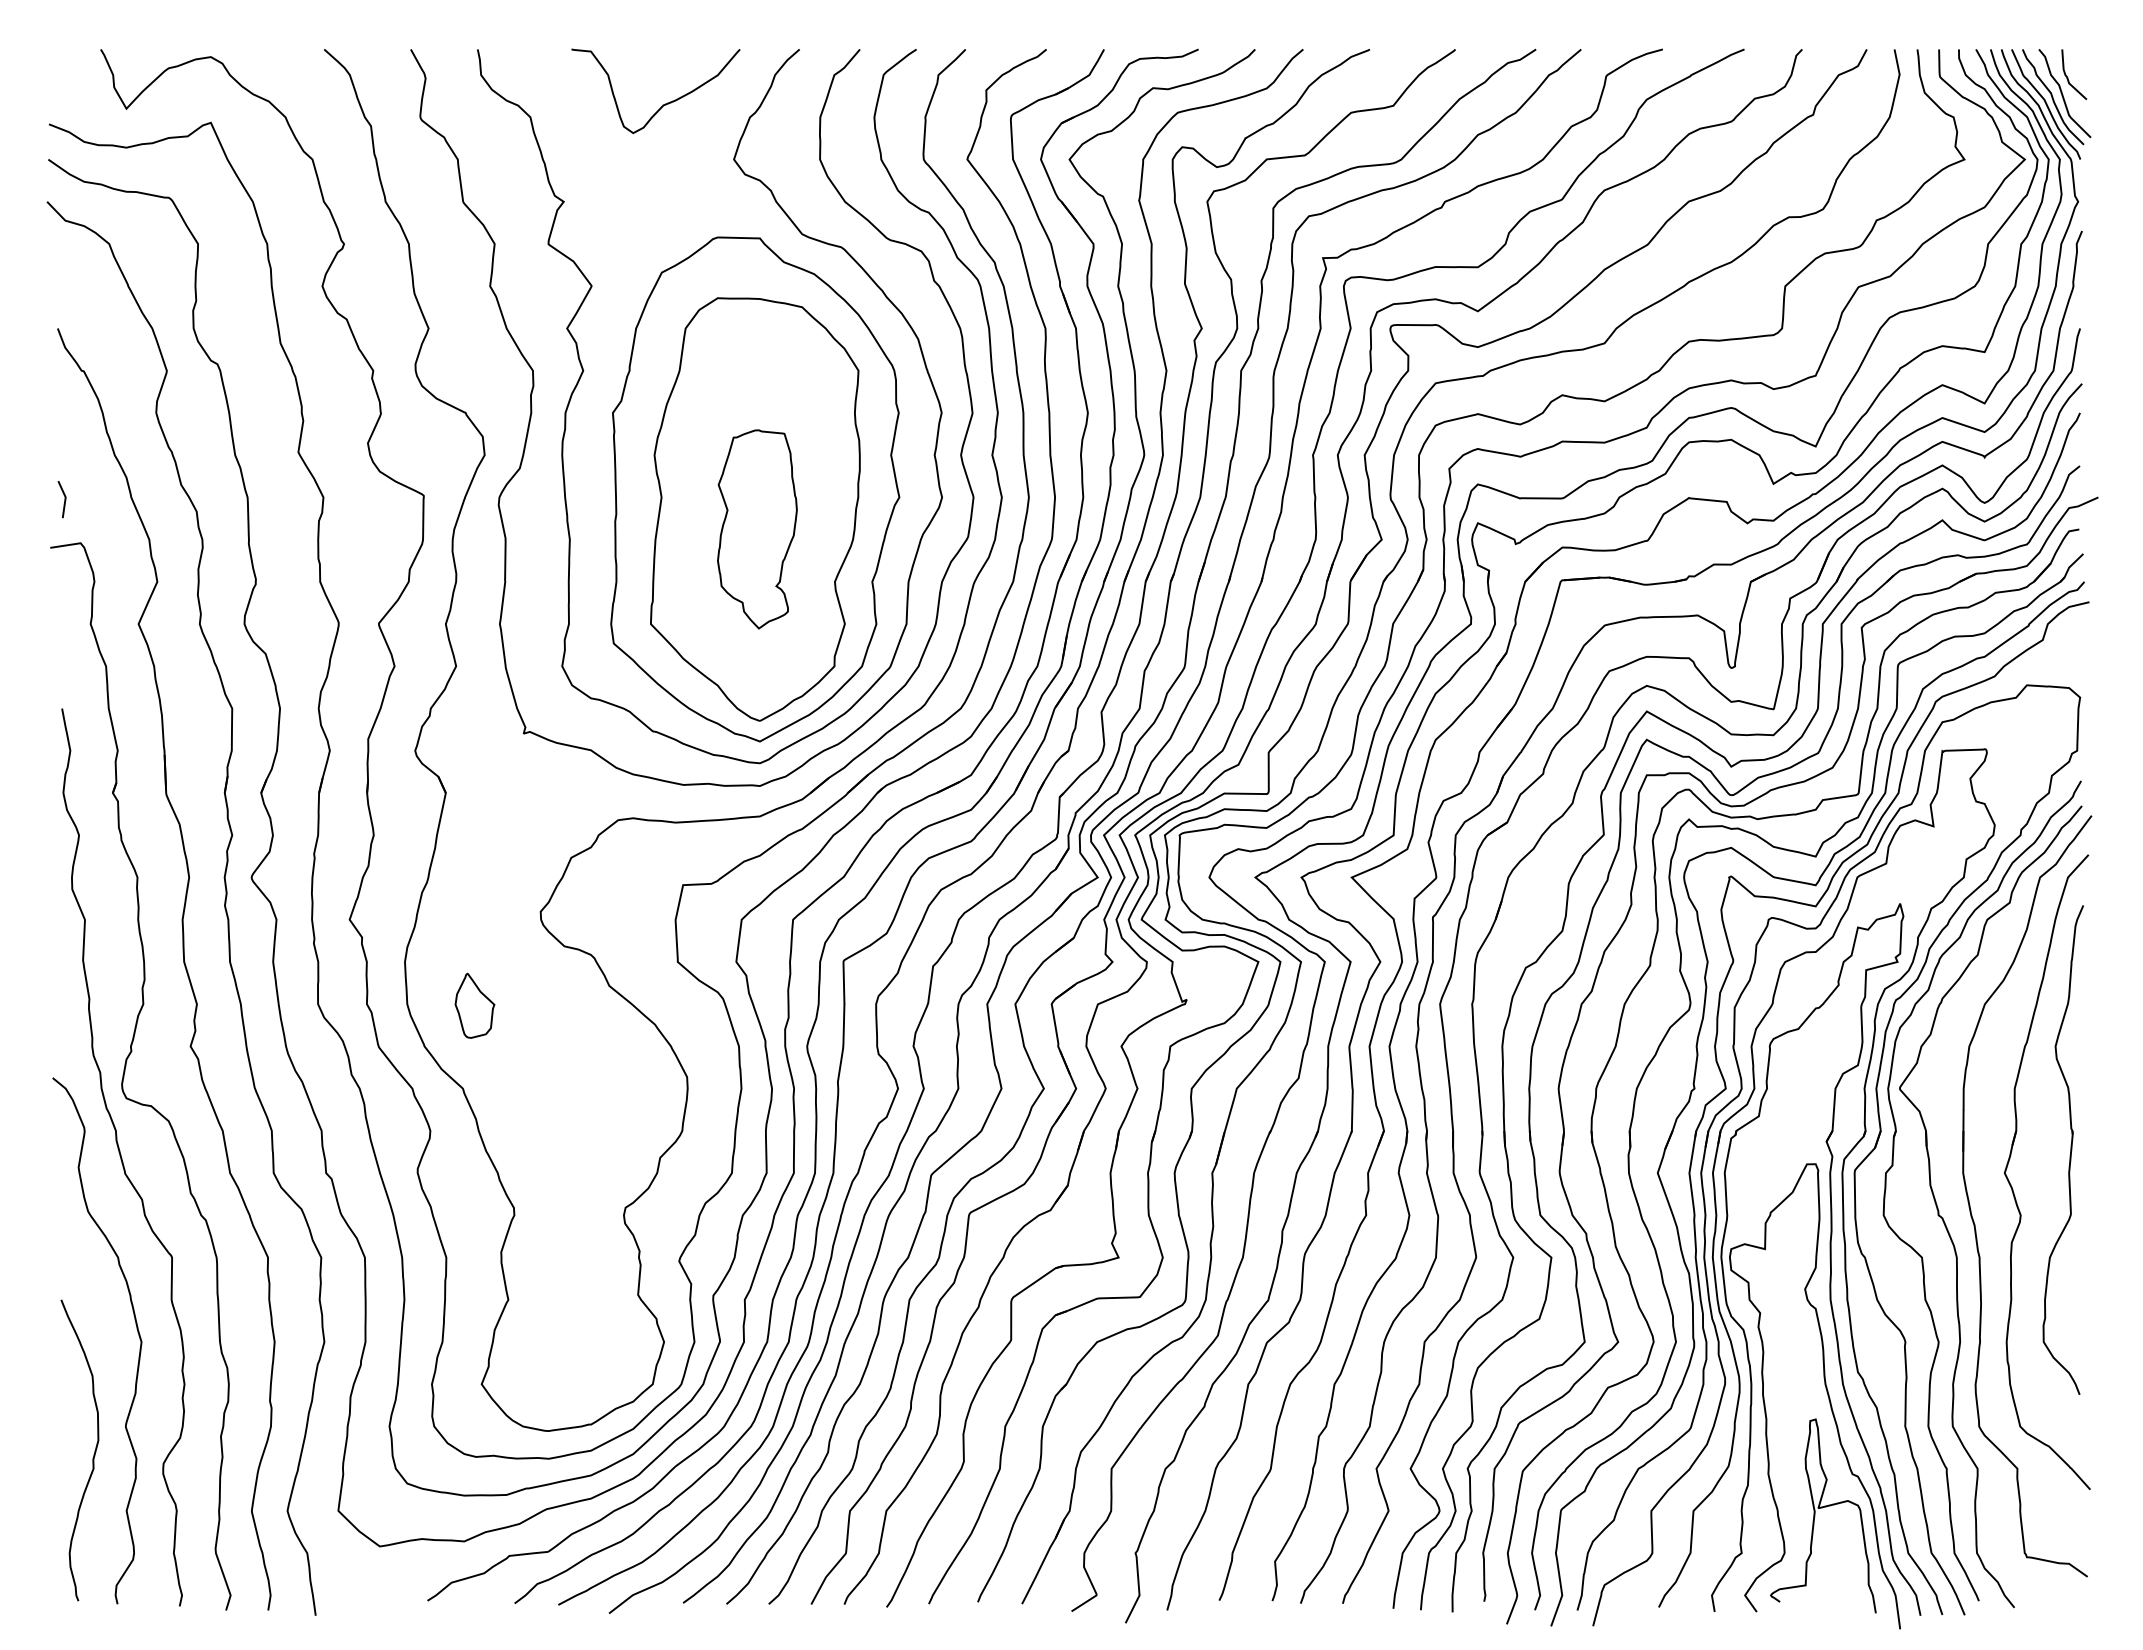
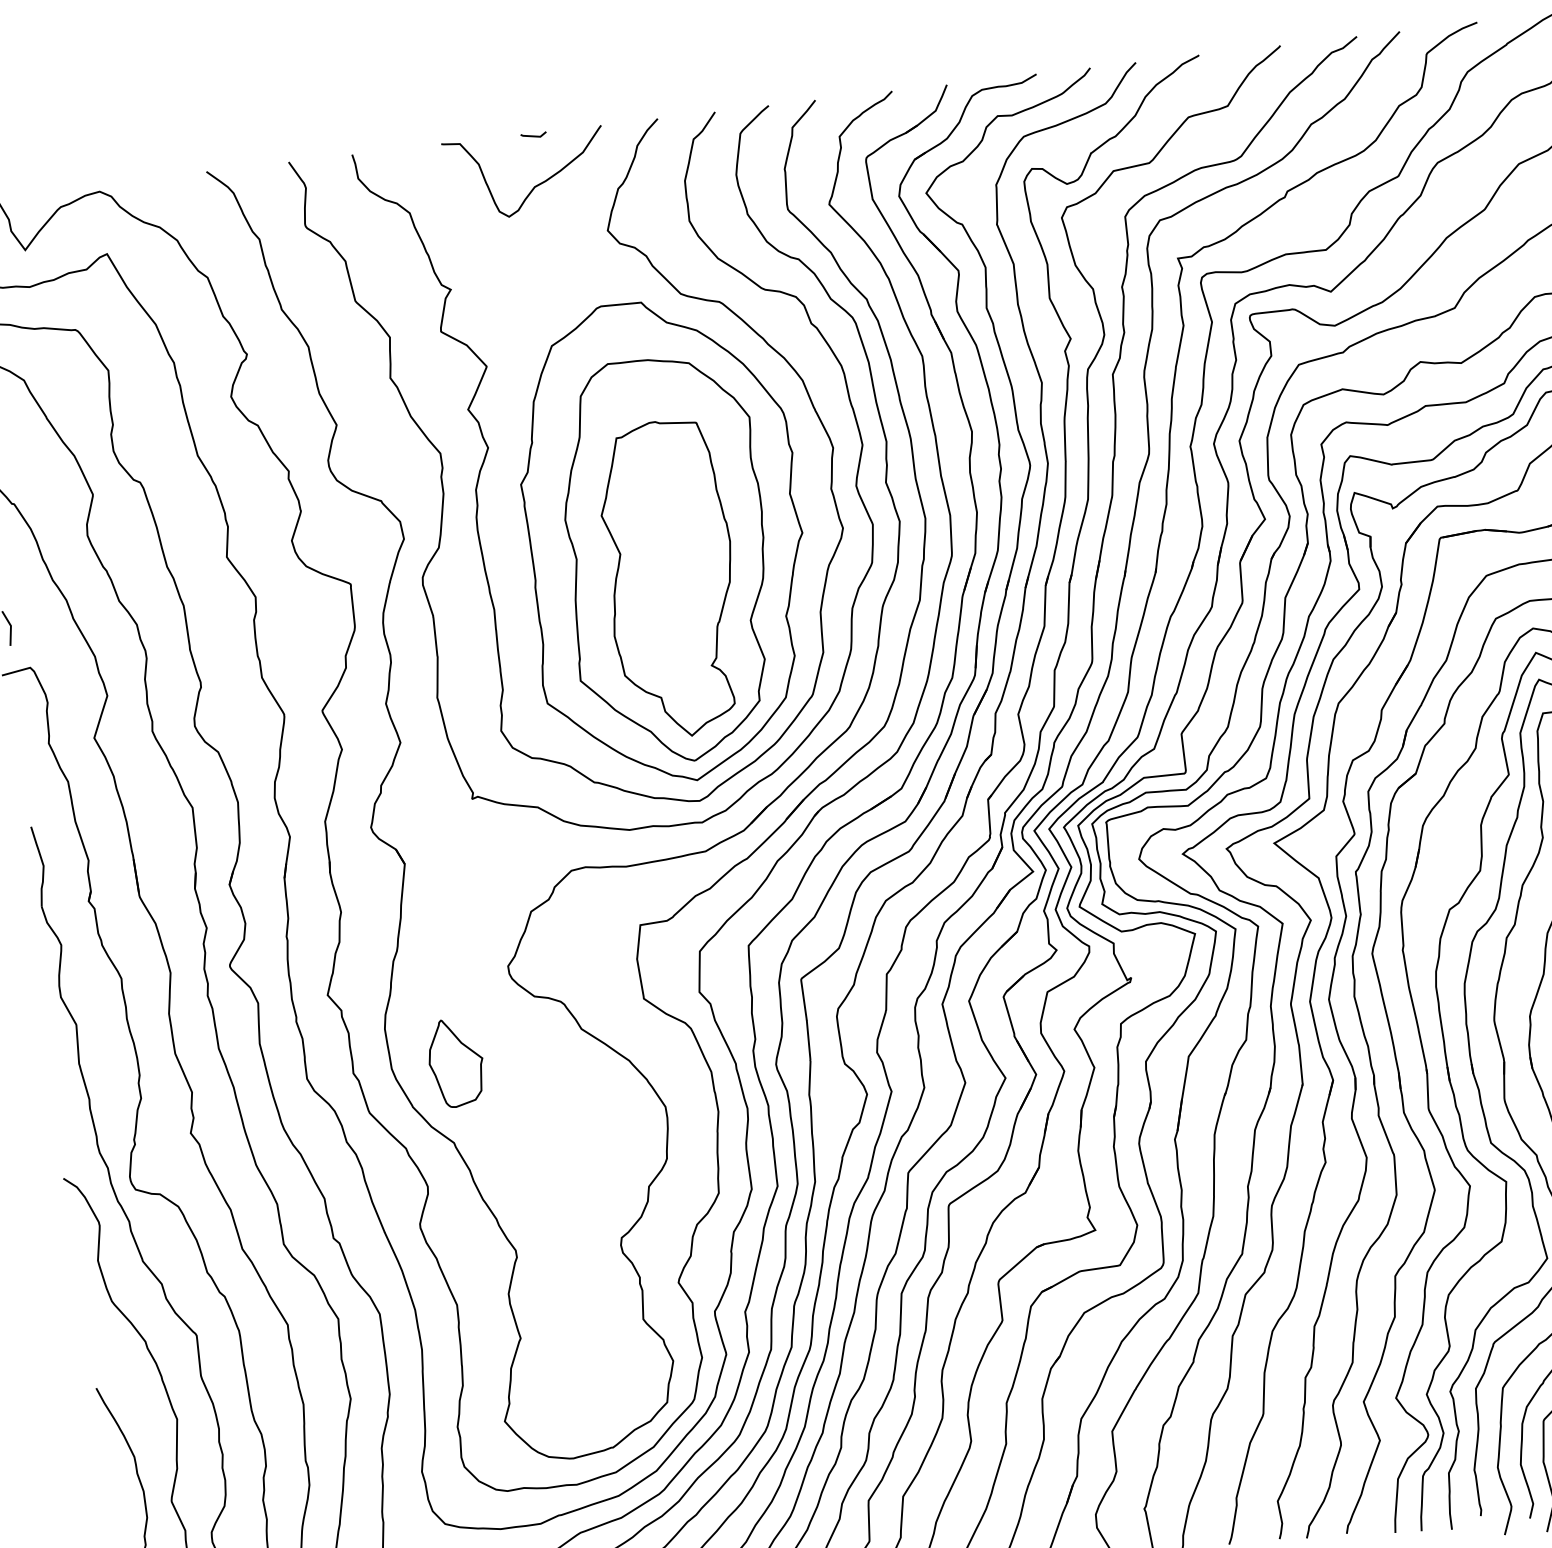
line: (668, 51) -> (533, 135), added
part: (757, 529) -> (671, 579), size x1.67
part: (474, 1005) -> (455, 1062), size x1.43

